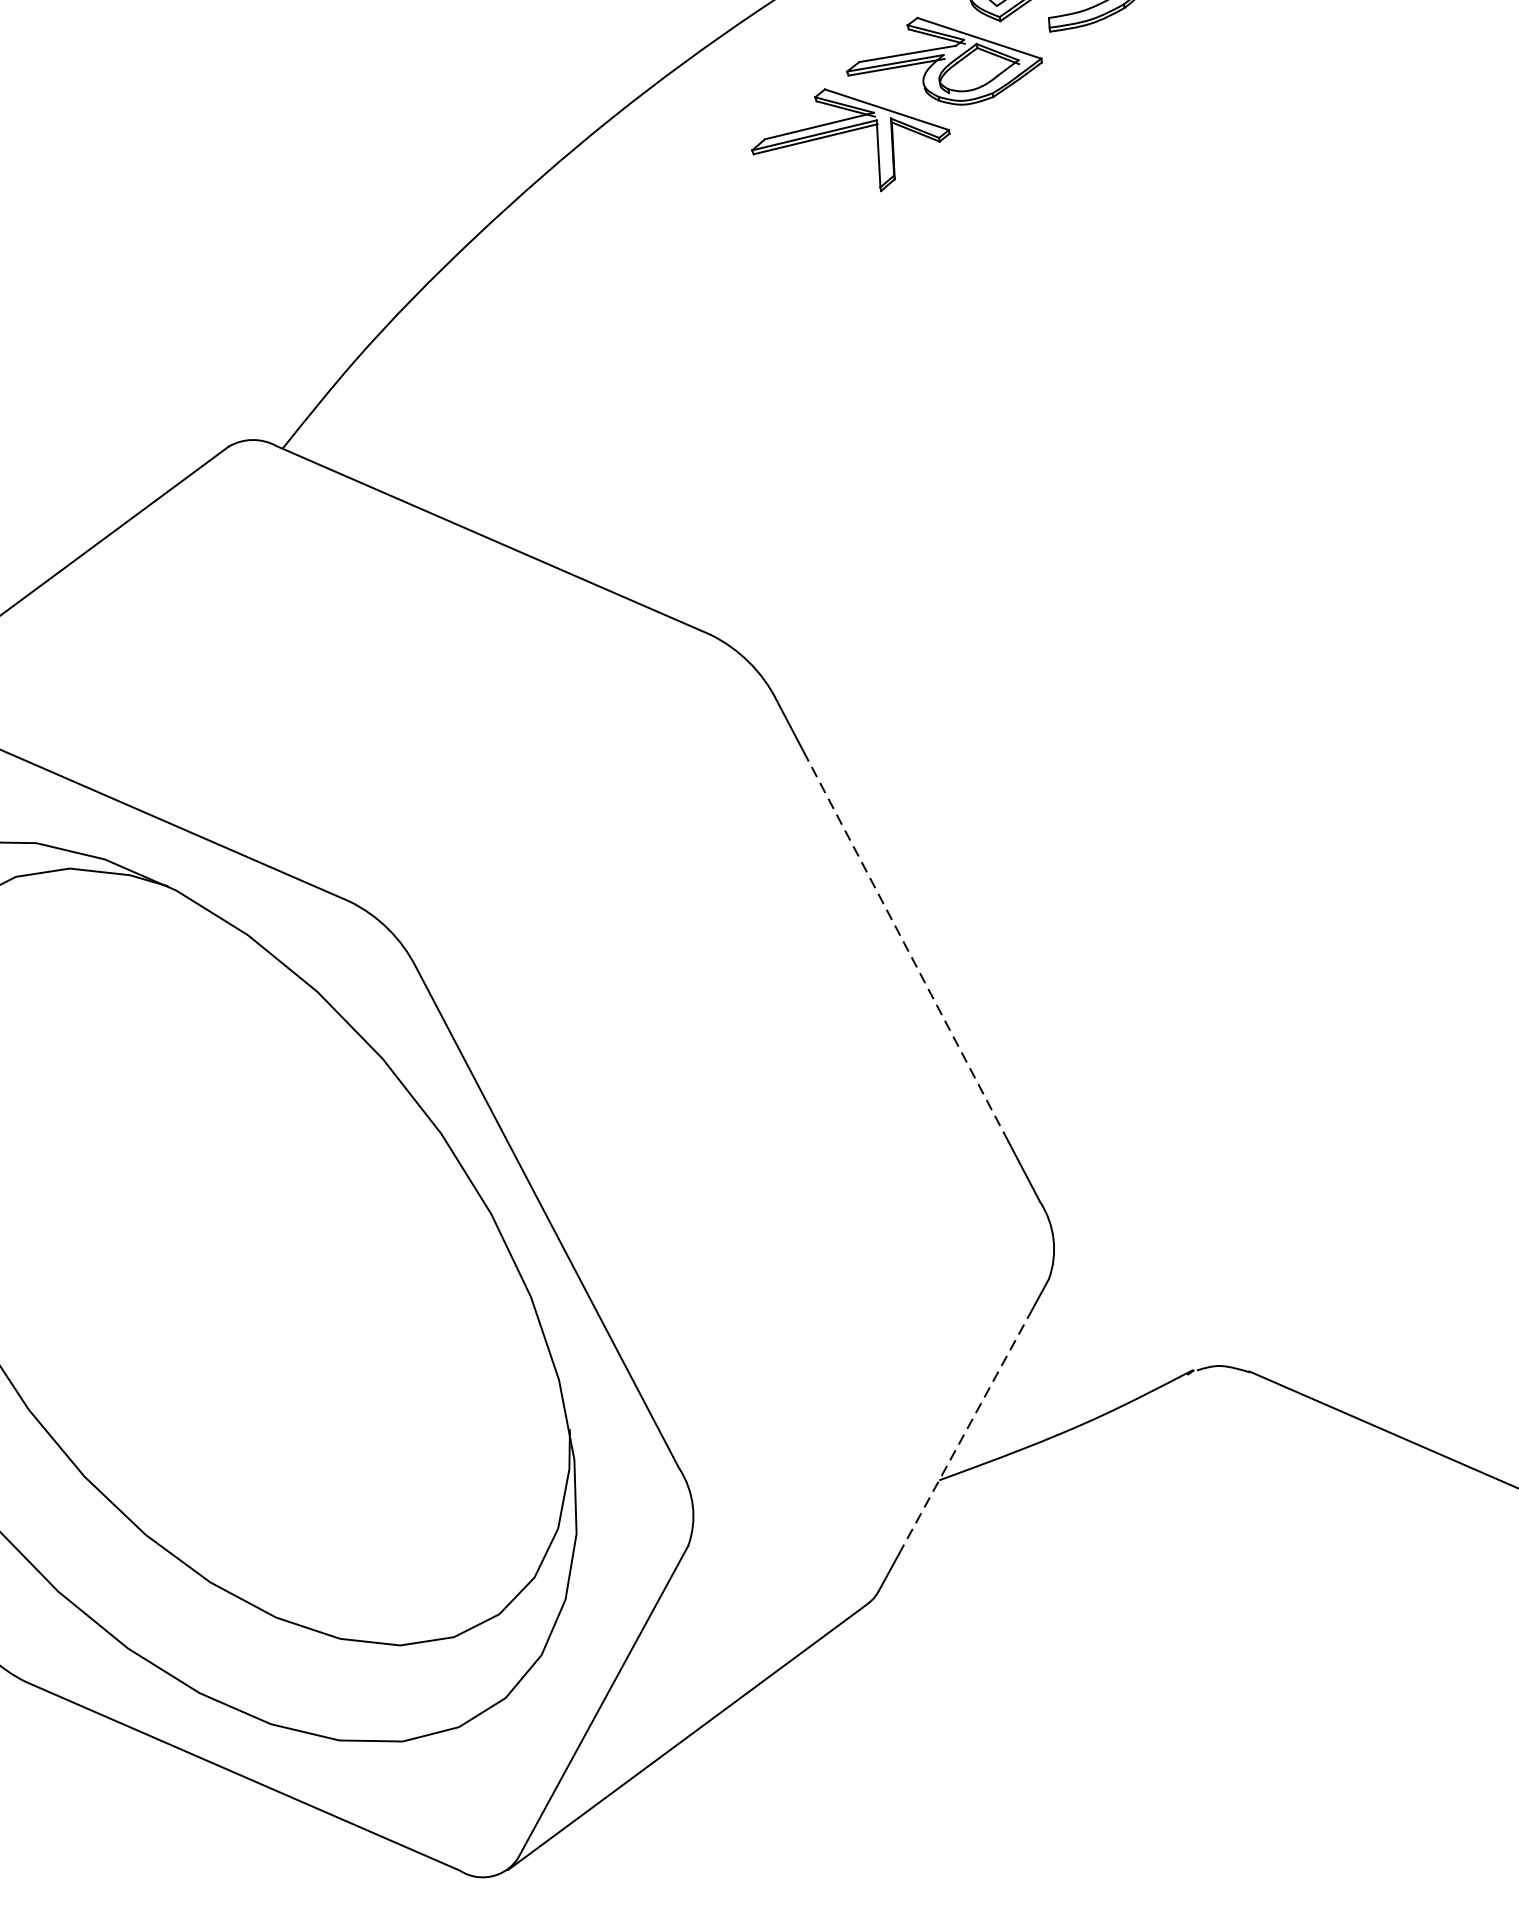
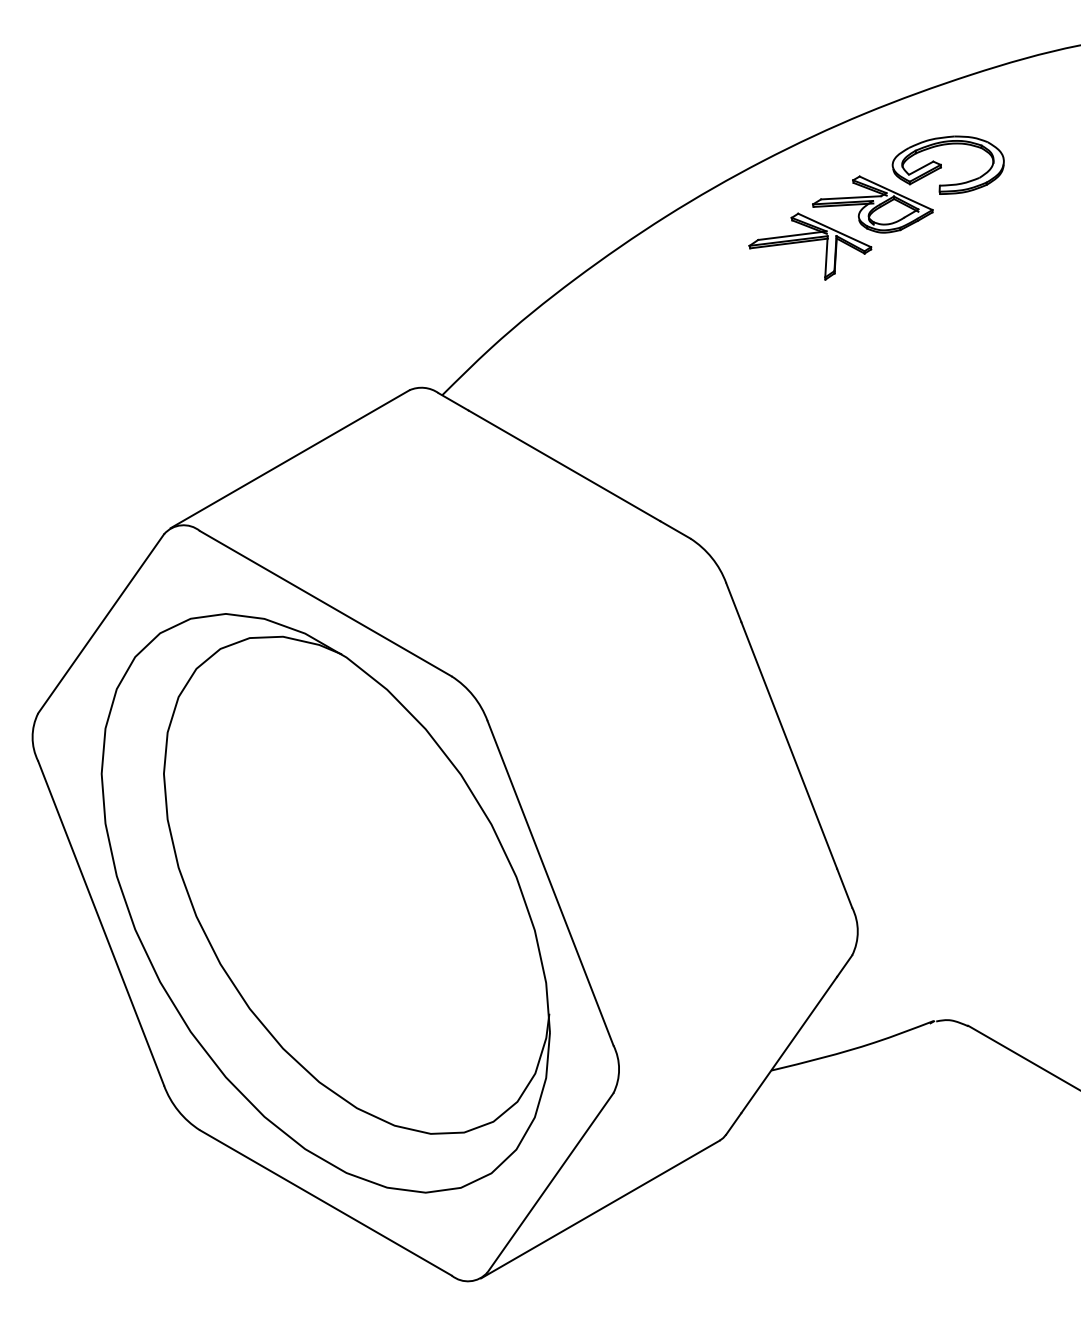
line: (908, 949) -> (789, 744), dashed -> solid
line: (963, 1434) -> (789, 1044), dashed -> solid

